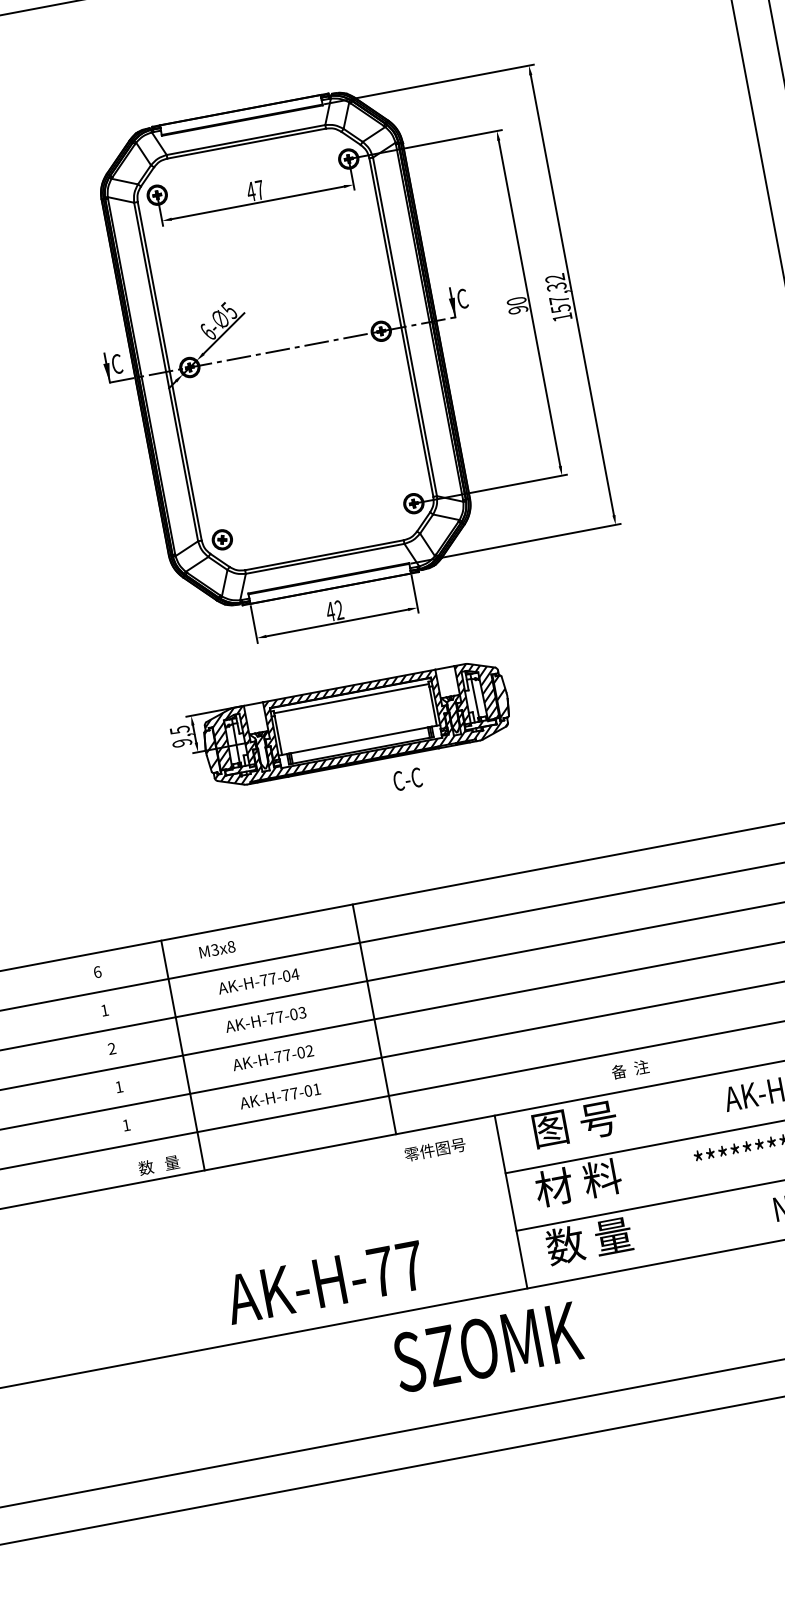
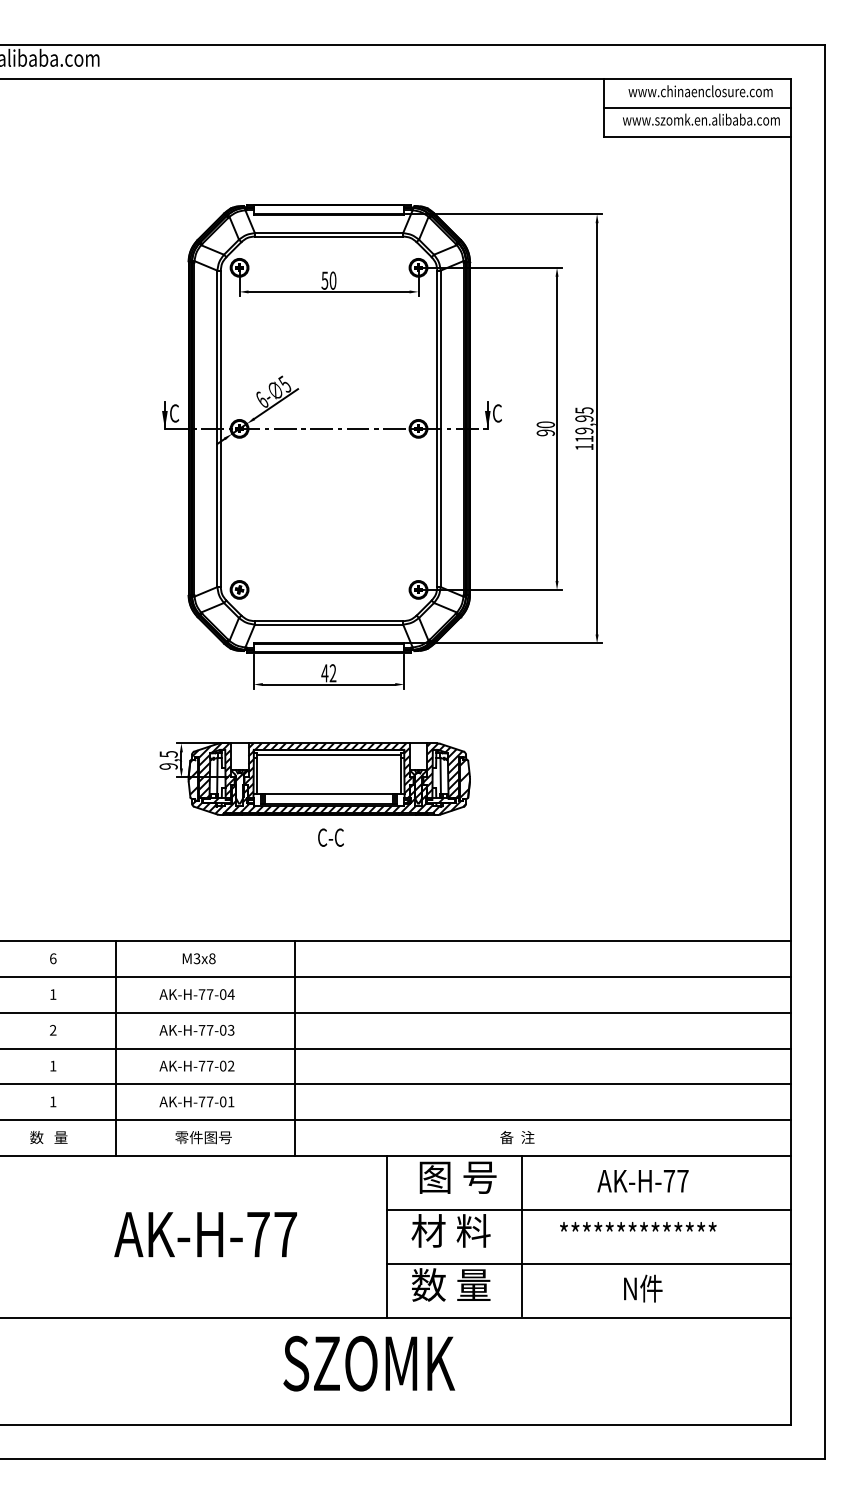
text: (254, 190) -> (328, 280), 47 -> 50
text: (558, 293) -> (584, 424), 157,32 -> 119,95
text: (407, 779) -> (330, 837), moved
text: (216, 949) -> (198, 958), moved
text: (435, 1149) -> (203, 1137), moved
text: (158, 1165) -> (48, 1137), moved
line: (654, 1173) -> (521, 1235), added
text: (324, 1282) -> (205, 1234), moved
text: (487, 1346) -> (369, 1363), moved

